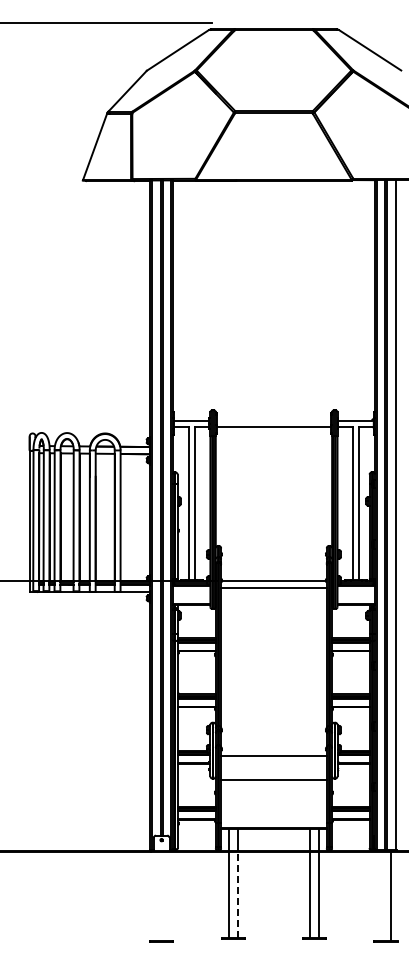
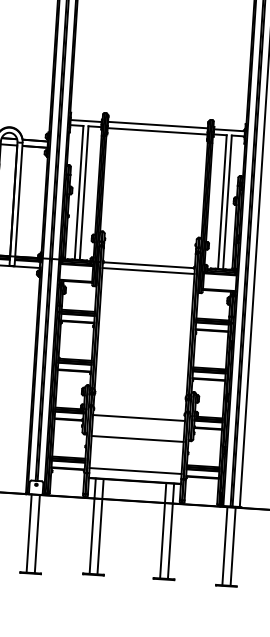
line: (273, 420) -> (157, 125), added
line: (273, 817) -> (135, 471), added
line: (238, 894) -> (100, 536), dashed -> solid
line: (156, 896) -> (28, 533), added
line: (166, 896) -> (37, 534), added
line: (381, 896) -> (224, 546), added

